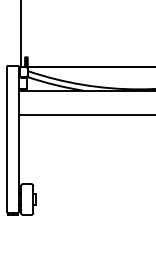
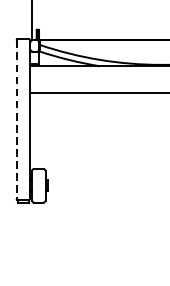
line: (6, 139) -> (16, 119), solid -> dashed

